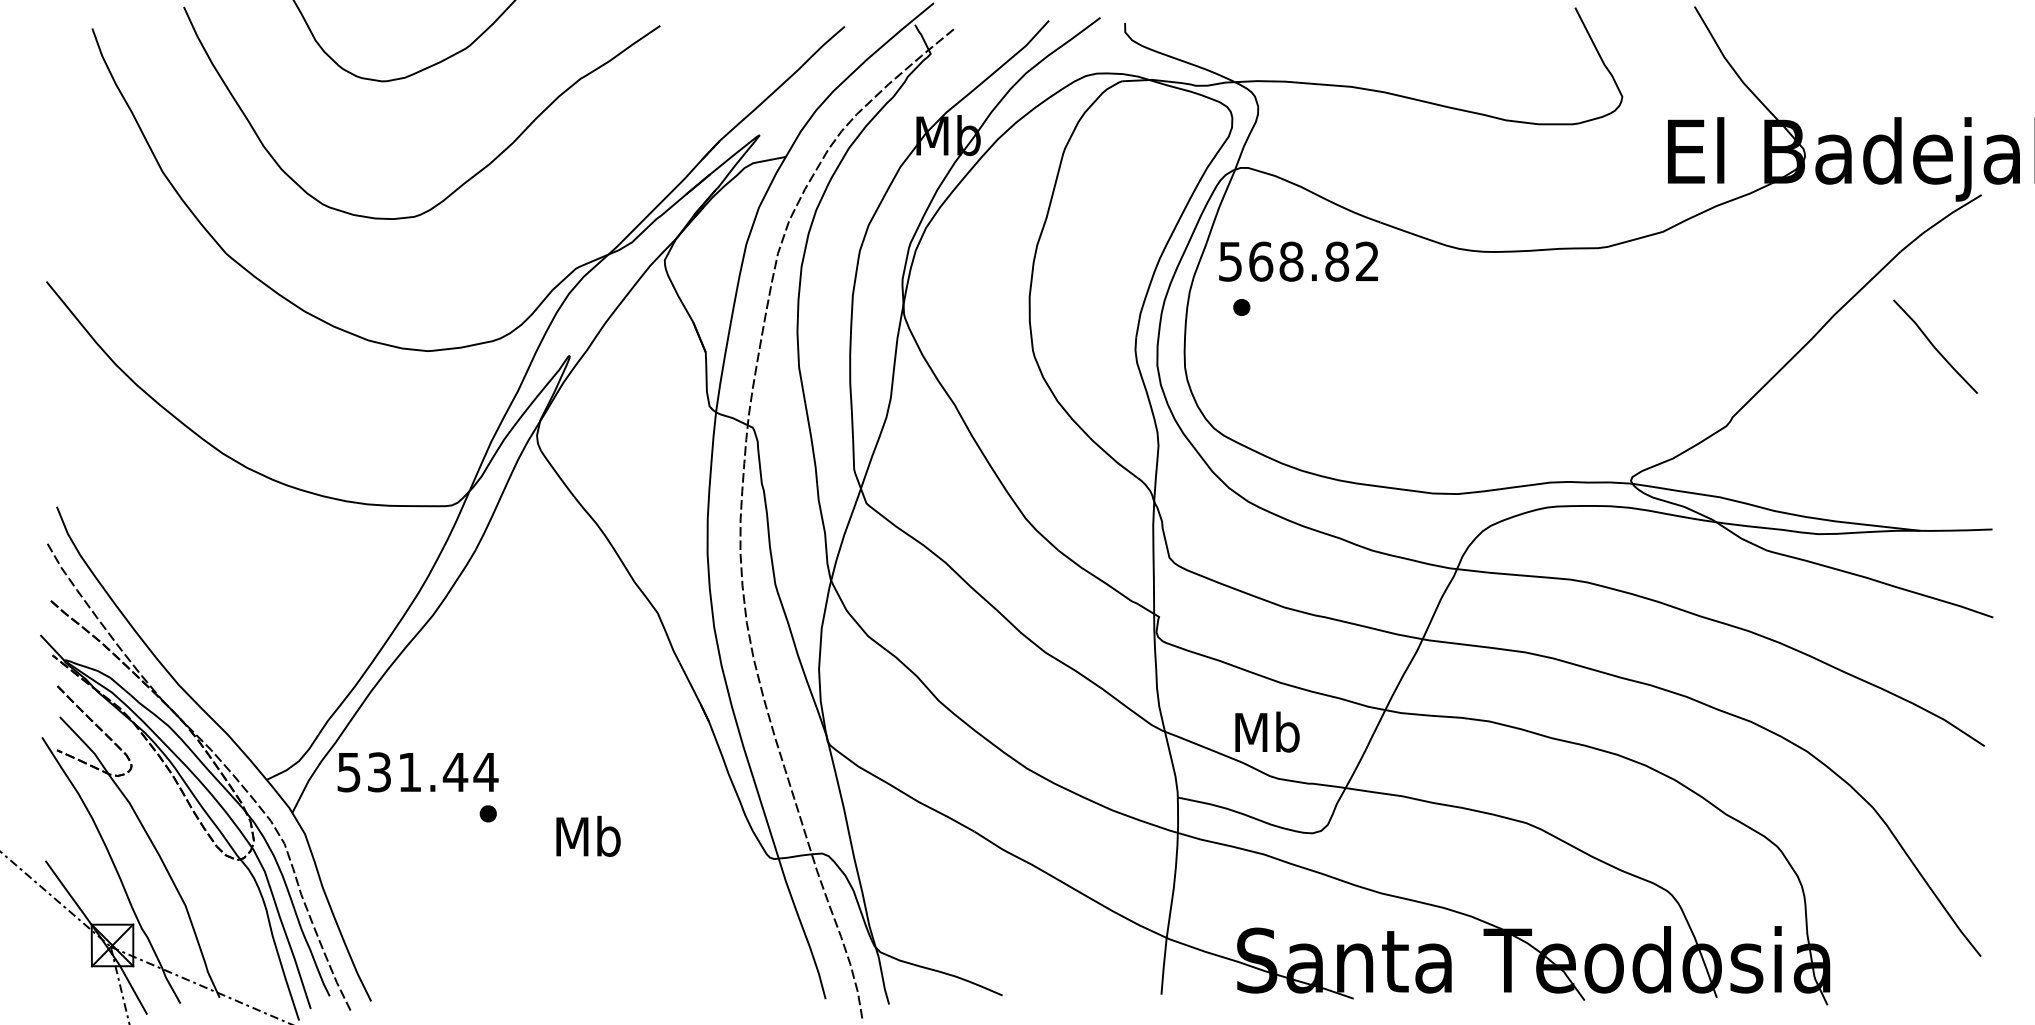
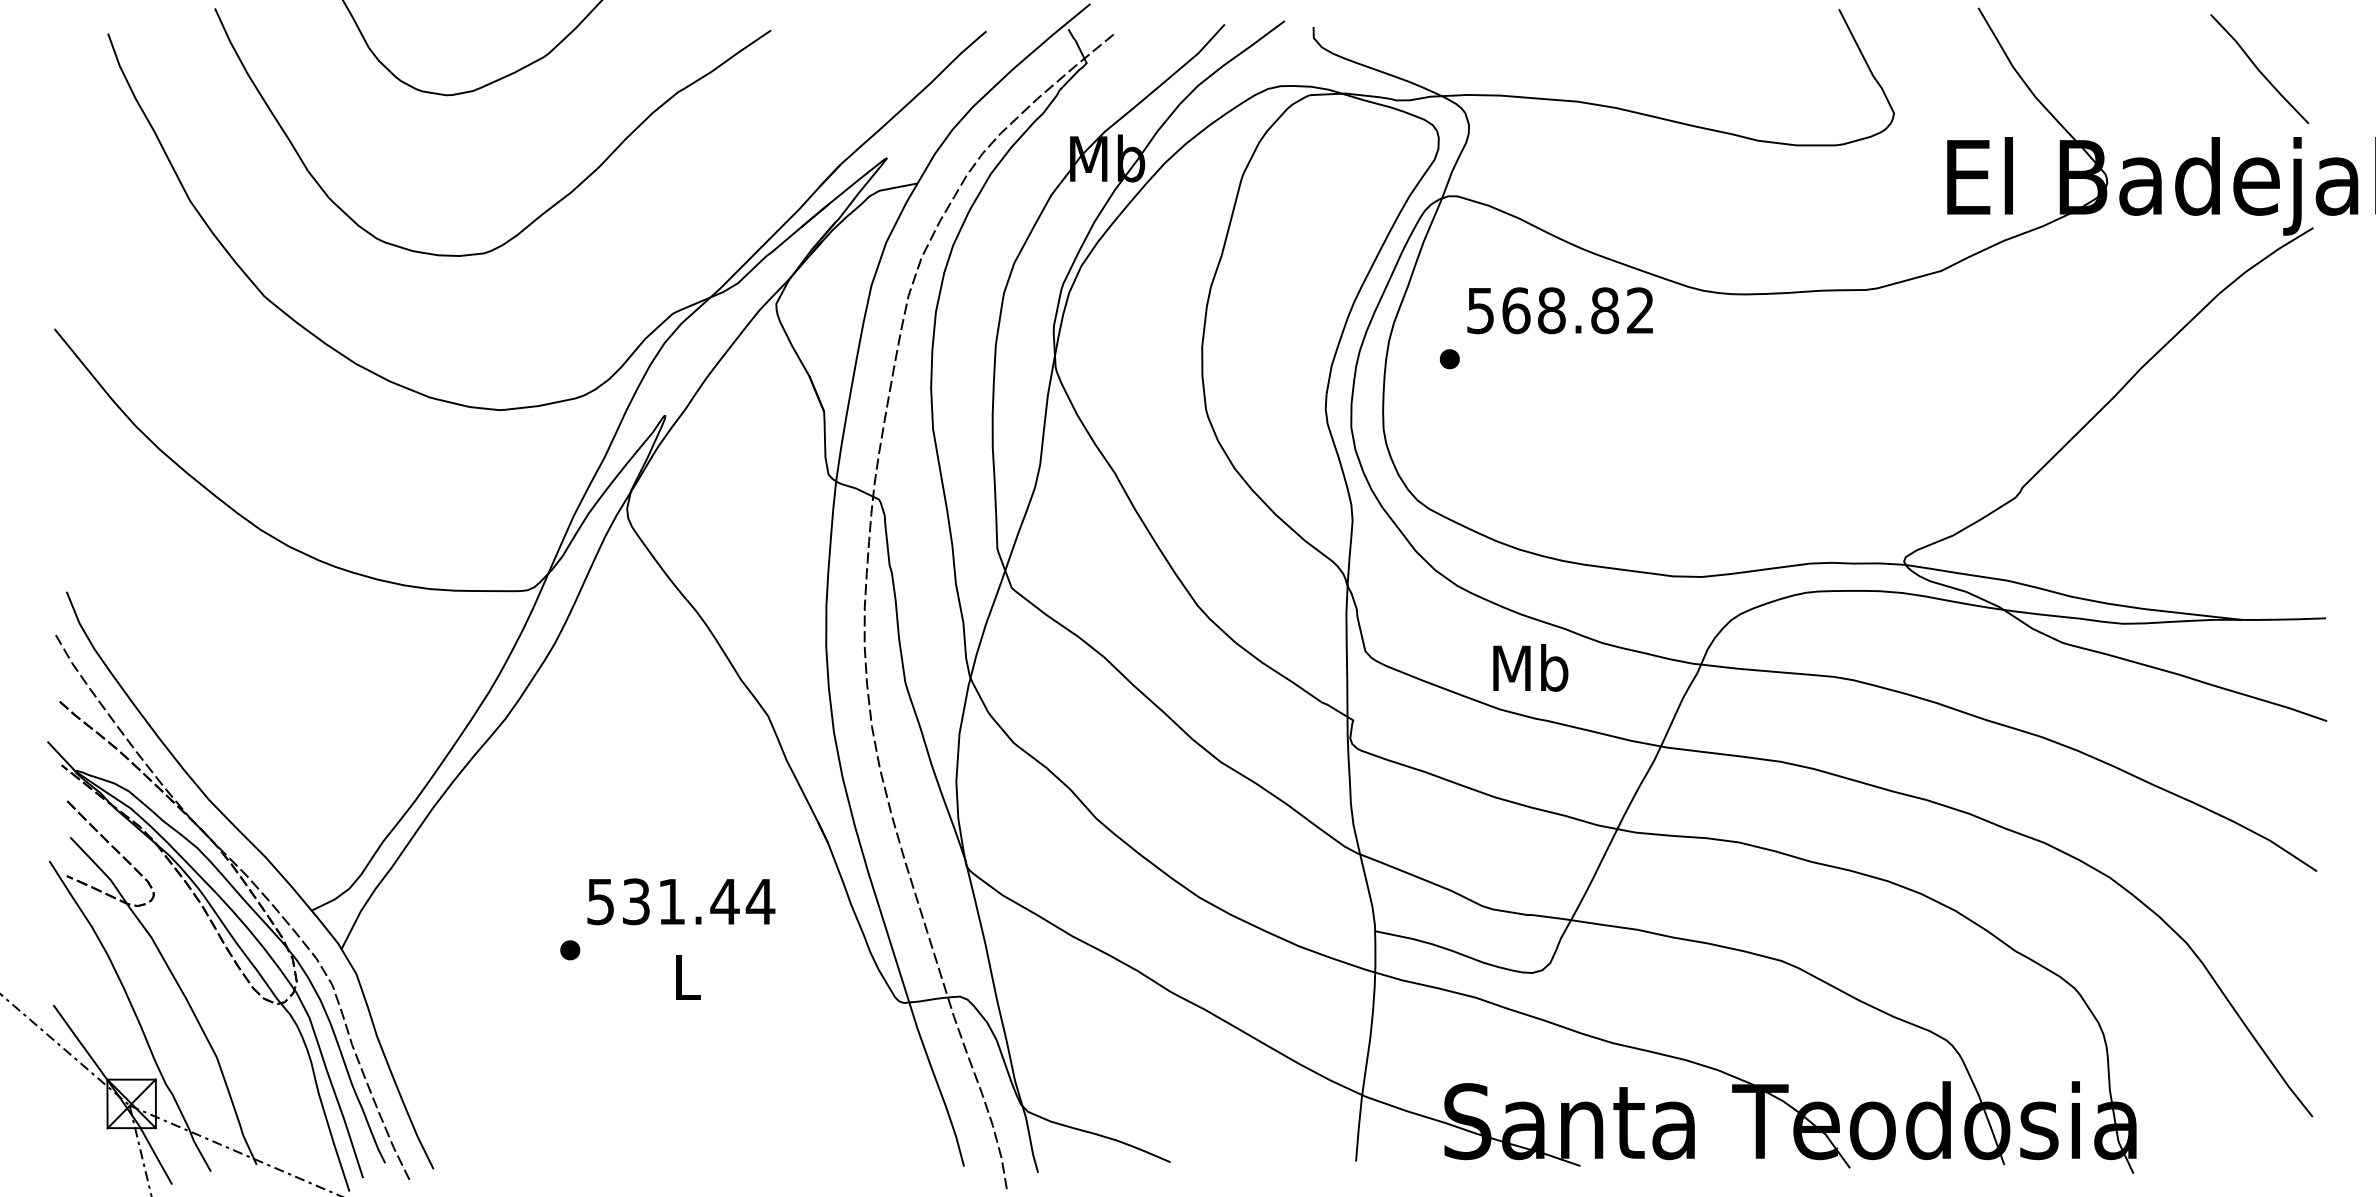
text: (1298, 261) -> (1559, 310), moved
line: (1935, 347) -> (2259, 69), moved
text: (1267, 731) -> (1530, 667), moved
text: (418, 772) -> (681, 901), moved
text: (587, 836) -> (686, 976), Mb -> L

